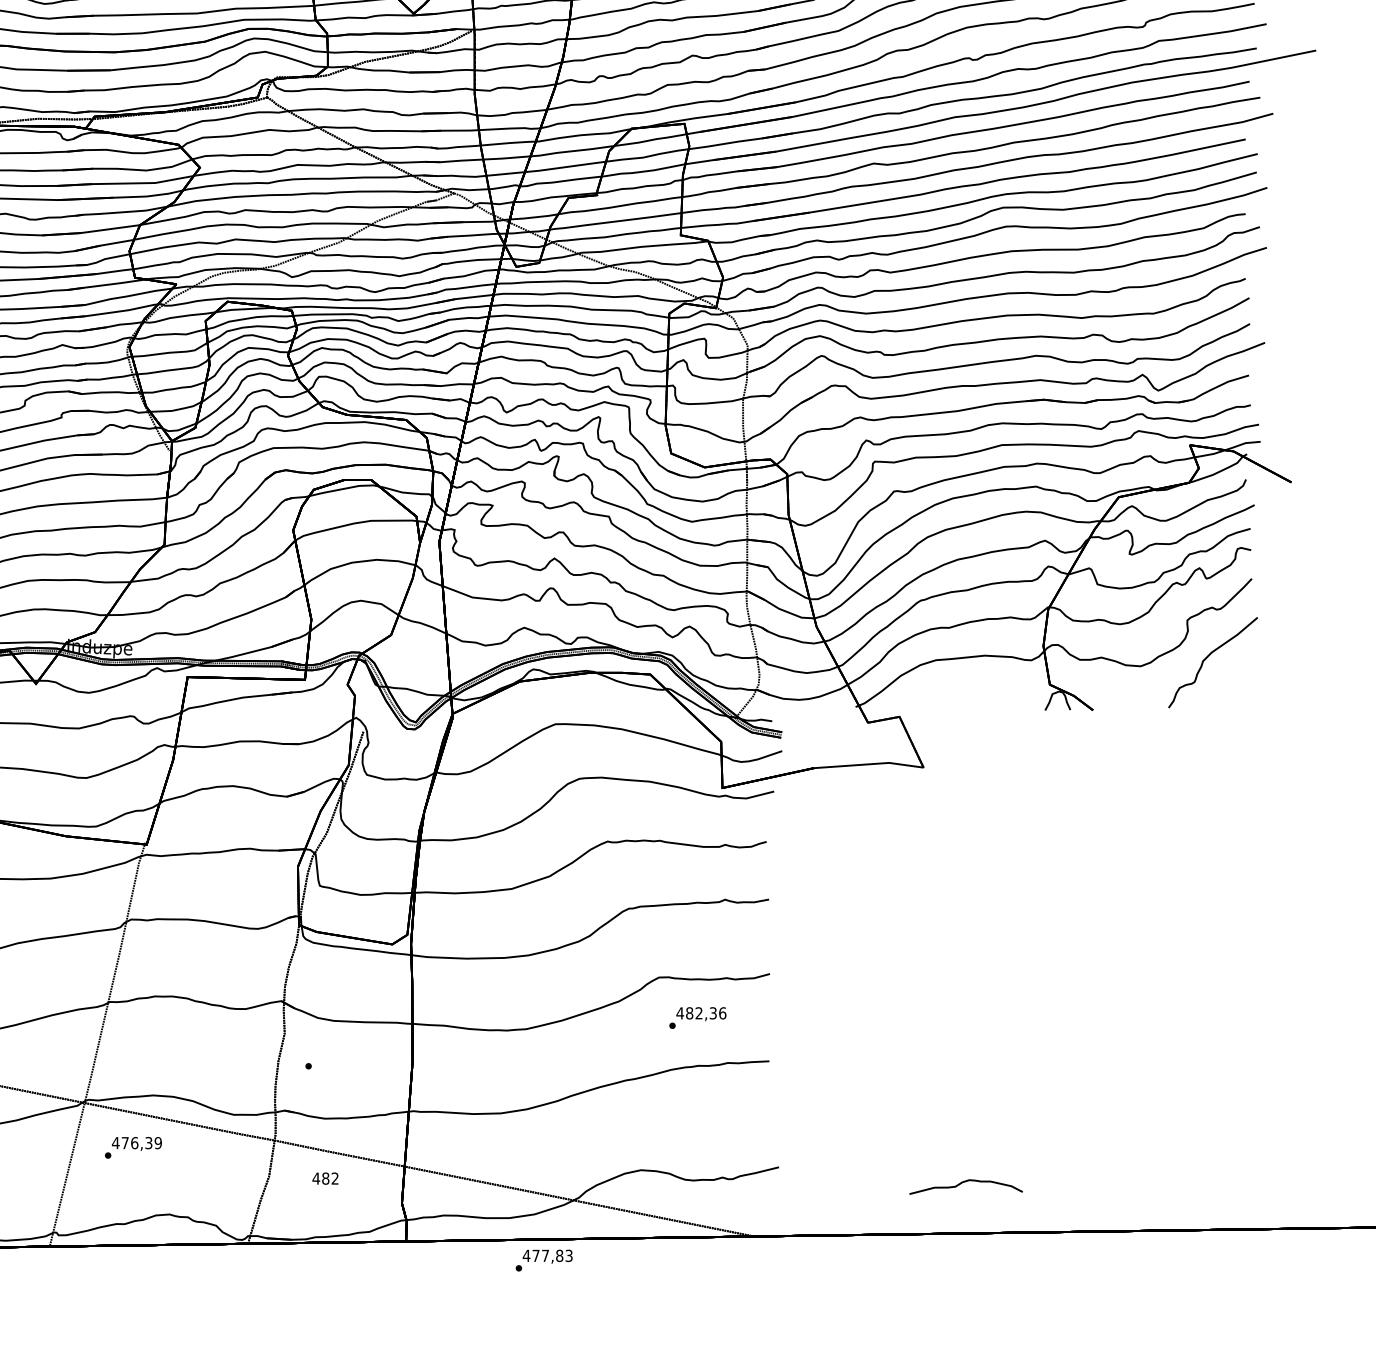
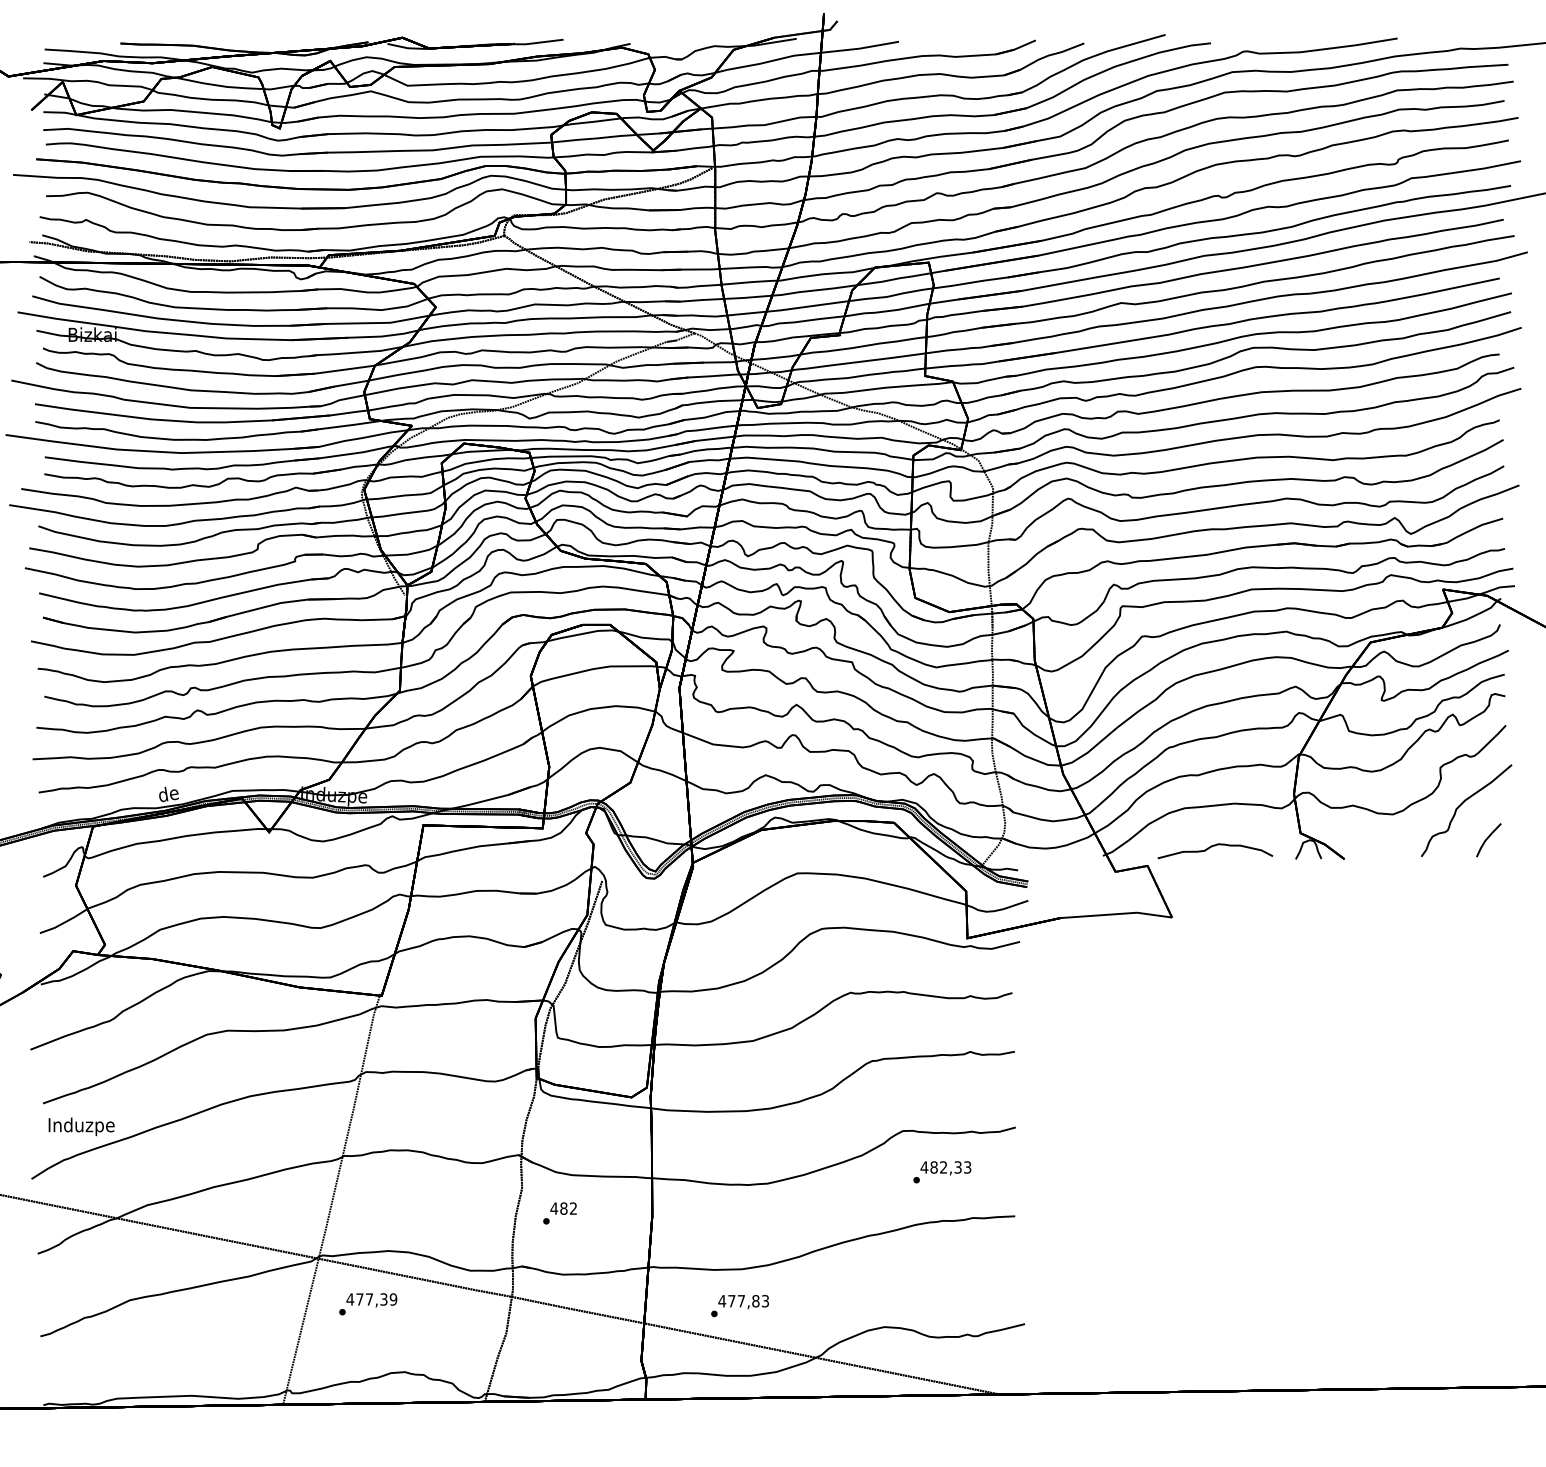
line: (1233, 690) -> (1487, 839), added
text: (722, 1013) -> (967, 1167), 482,36 -> 482,33
text: (134, 1143) -> (369, 1299), 476,39 -> 477,39
text: (325, 1178) -> (563, 1208), moved
curve: (966, 1182) -> (1215, 846), moved
text: (543, 1261) -> (739, 1306), moved

